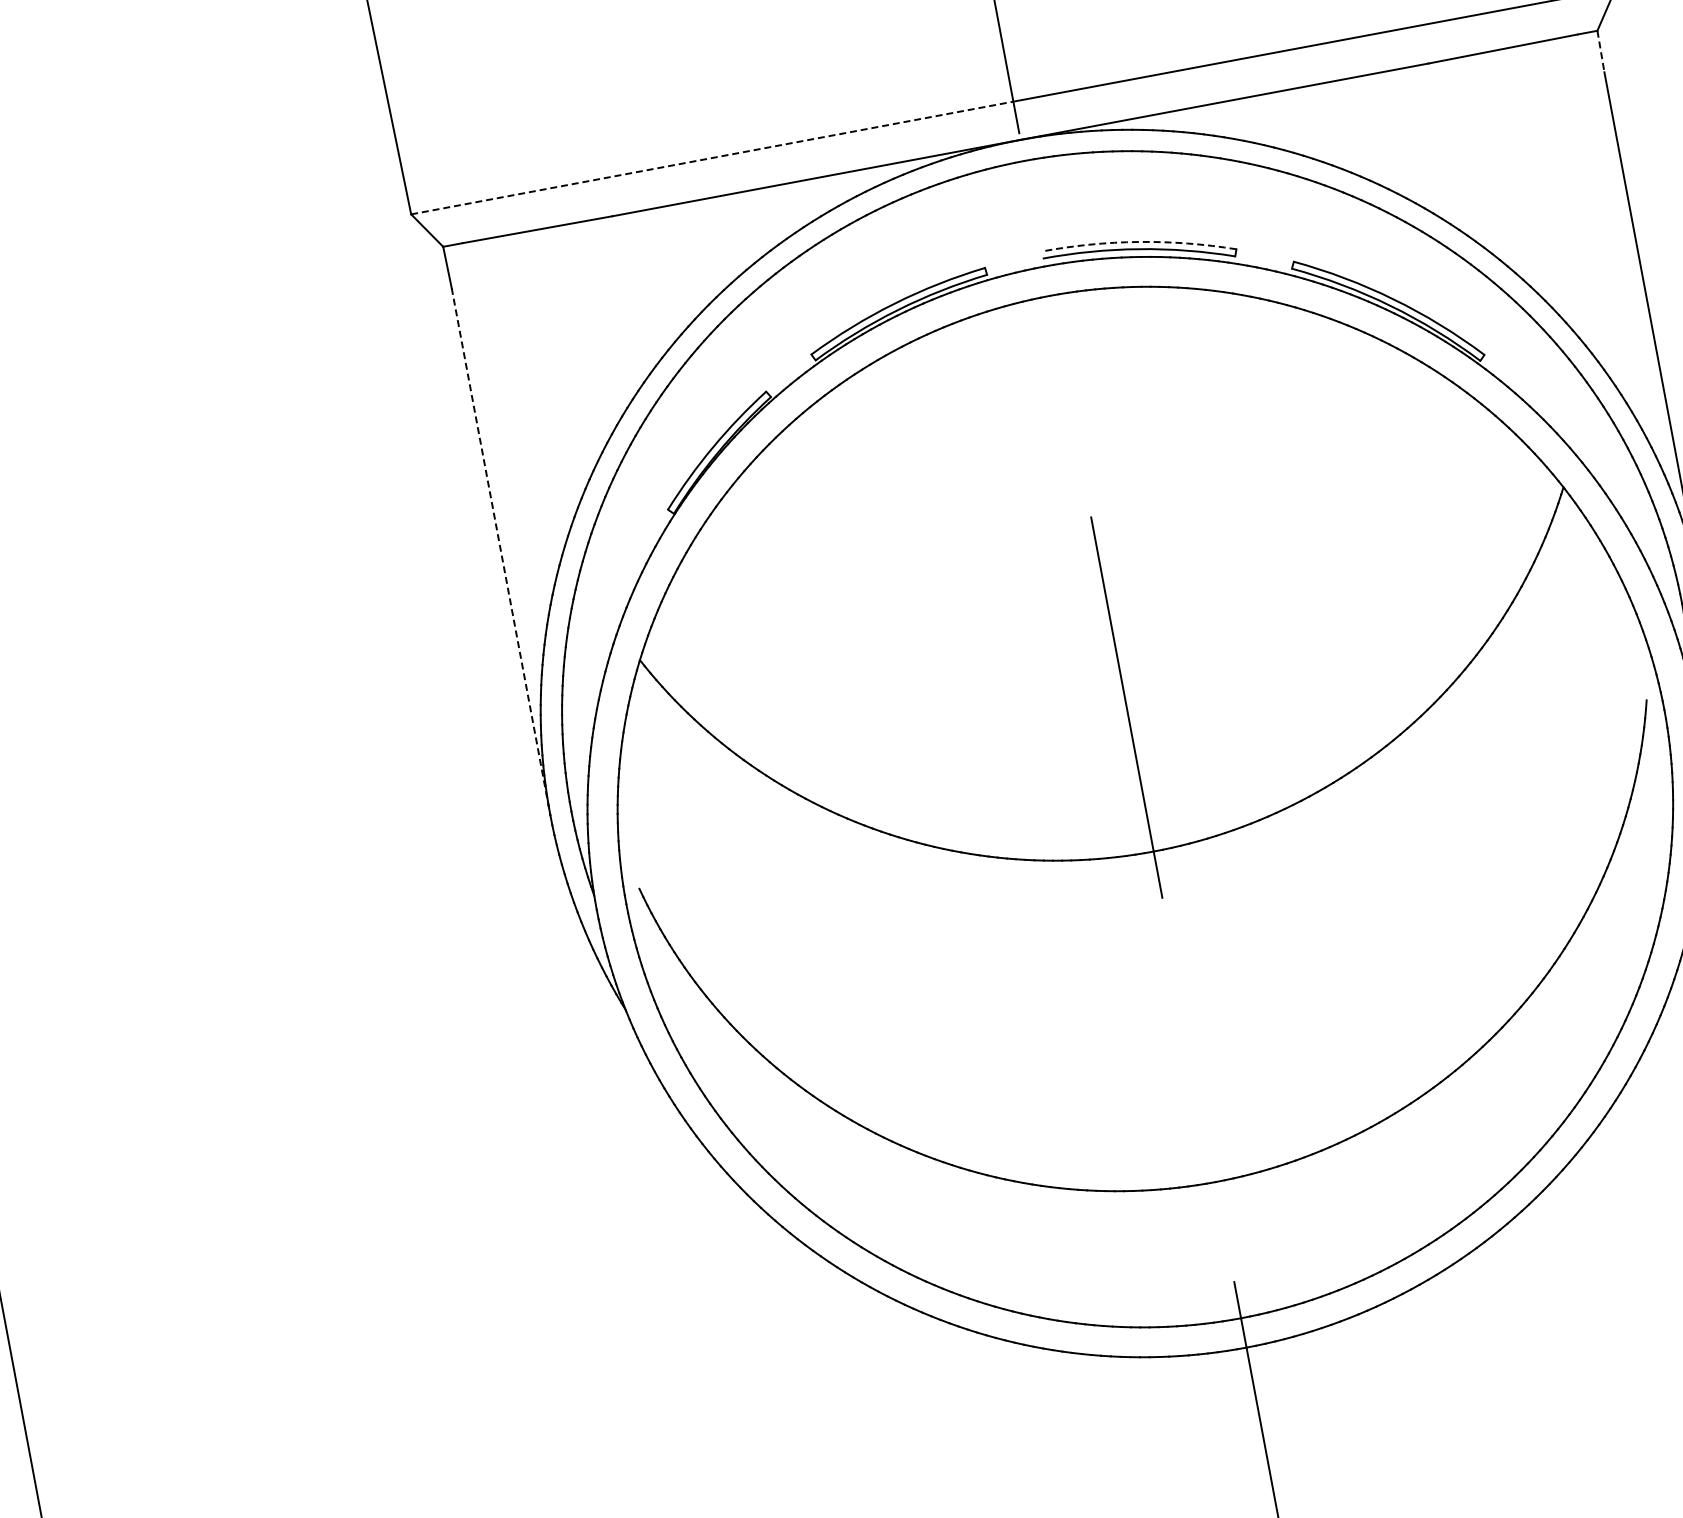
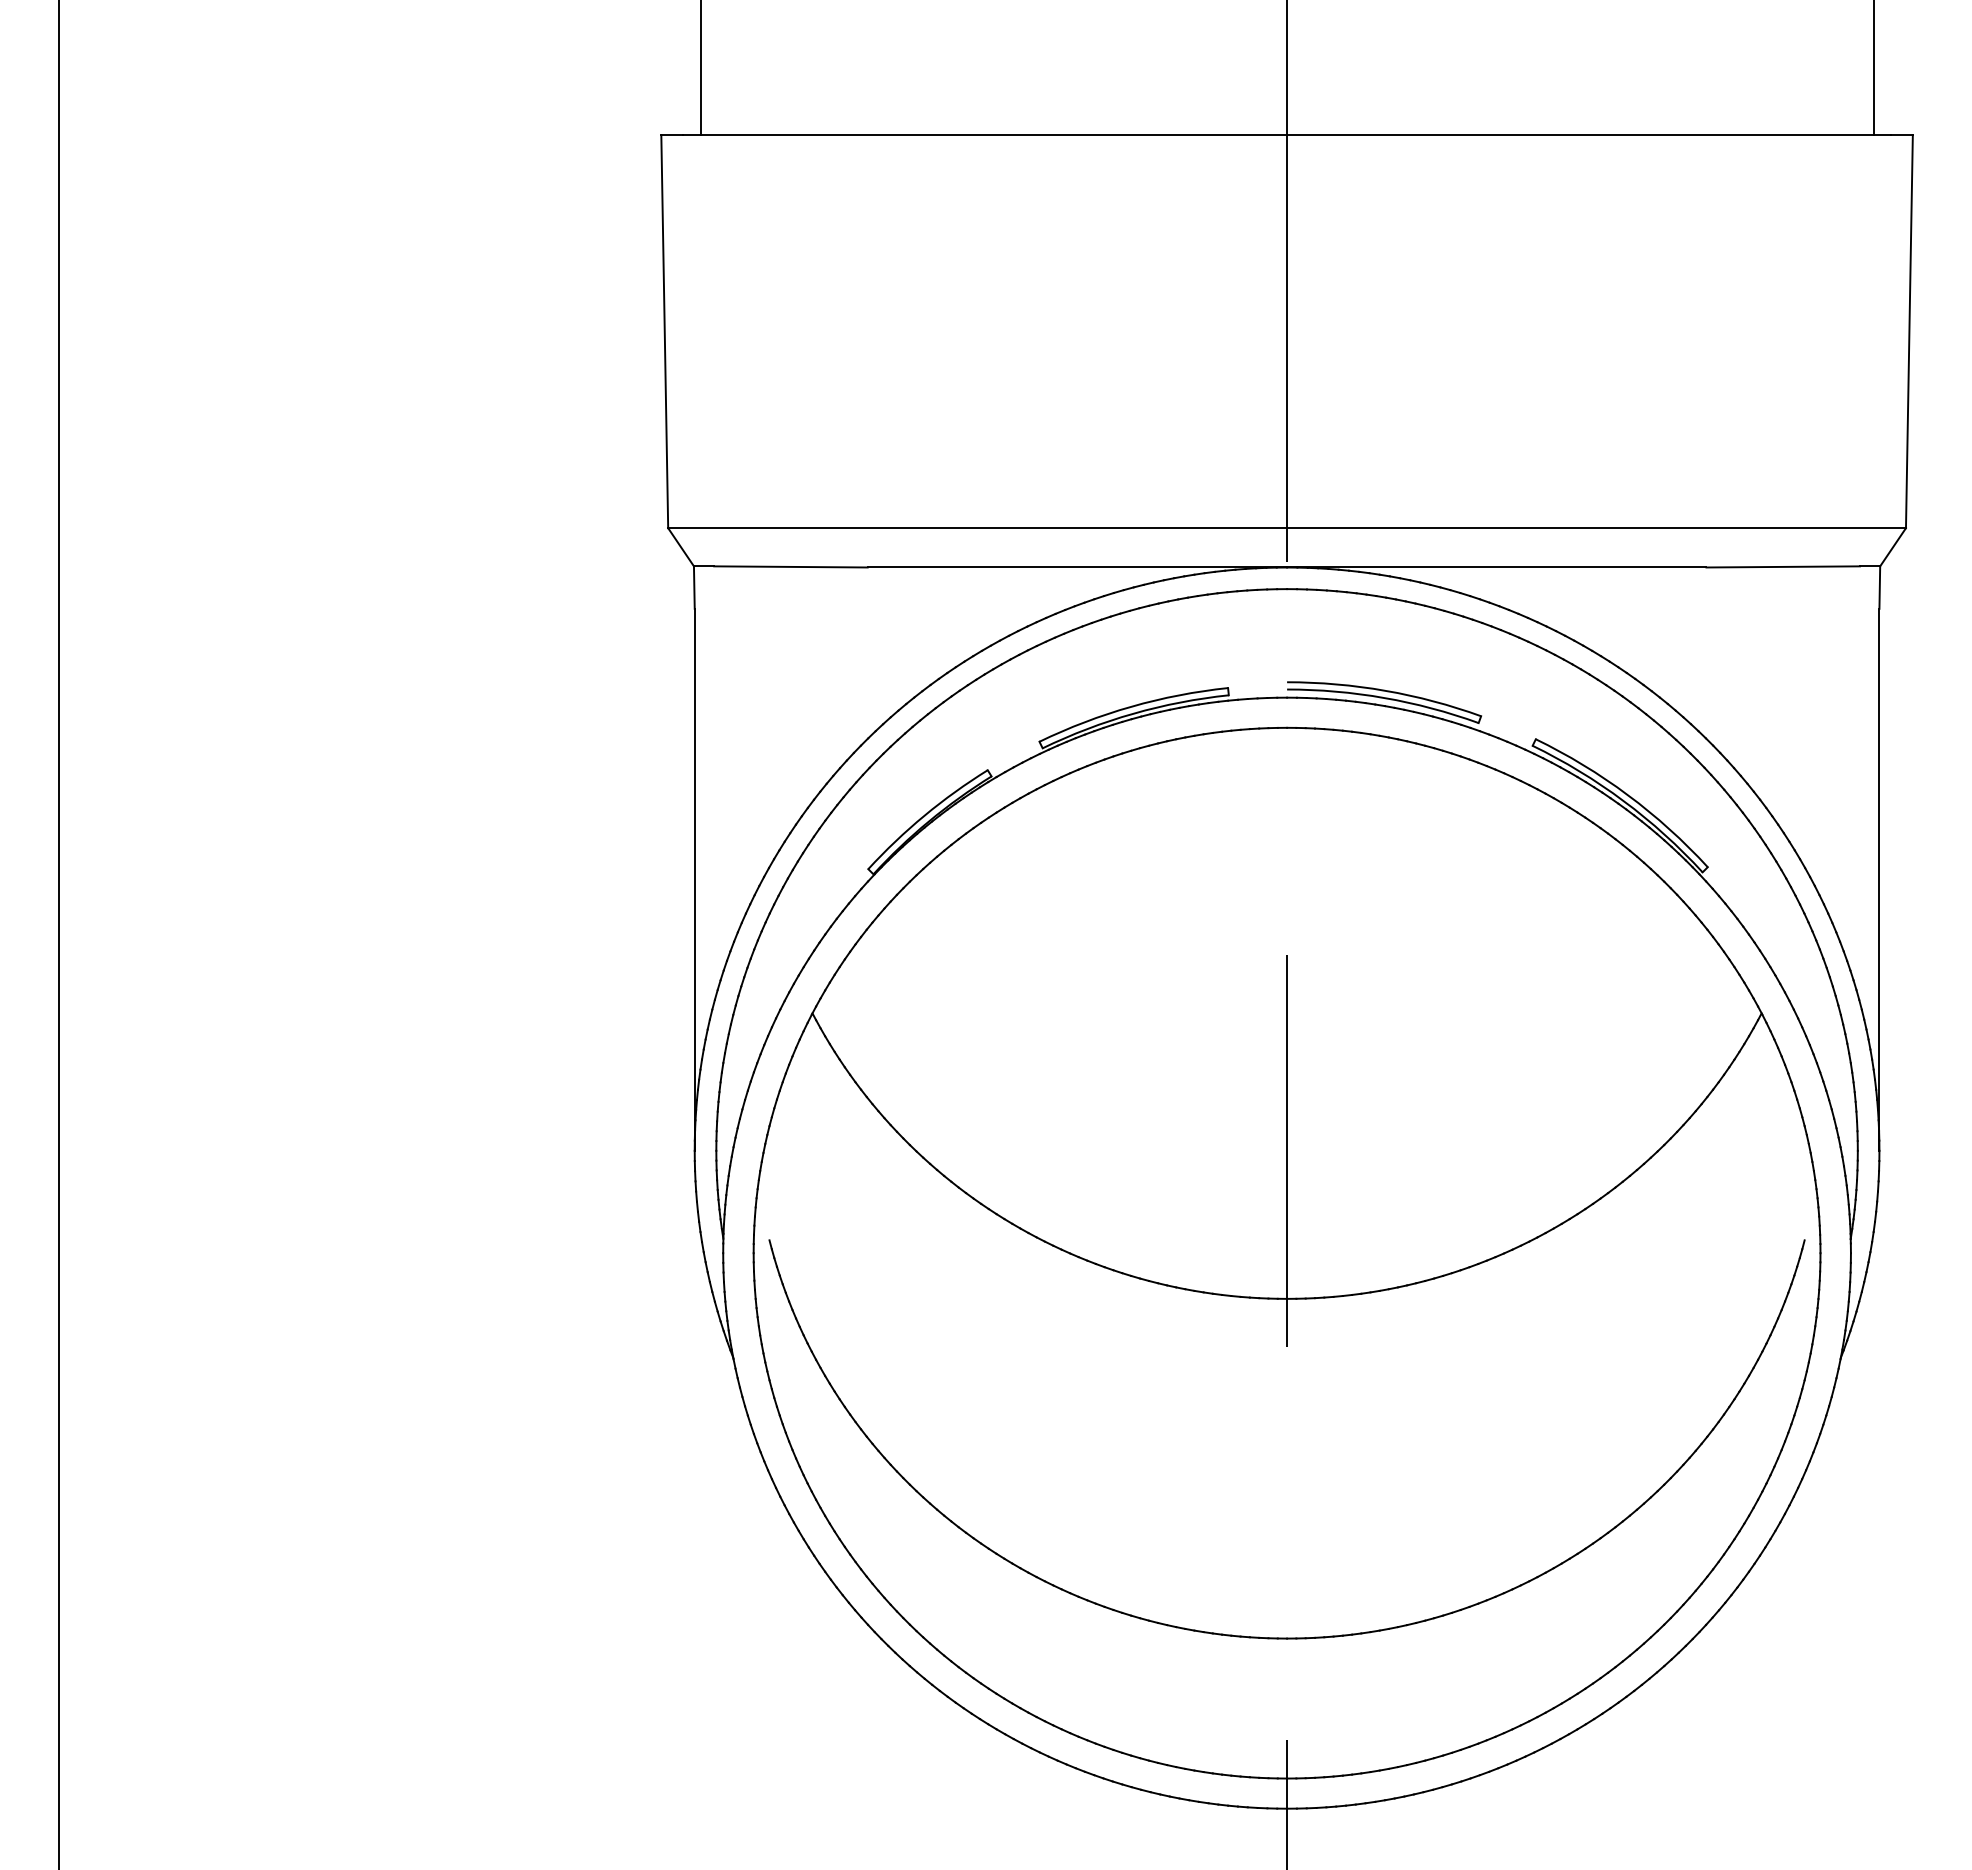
line: (1600, 52) -> (1879, 588), dashed -> solid
line: (713, 158) -> (978, 528), dashed -> solid
arc: (1138, 241) -> (1385, 690), dashed -> solid
line: (500, 551) -> (694, 879), dashed -> solid

